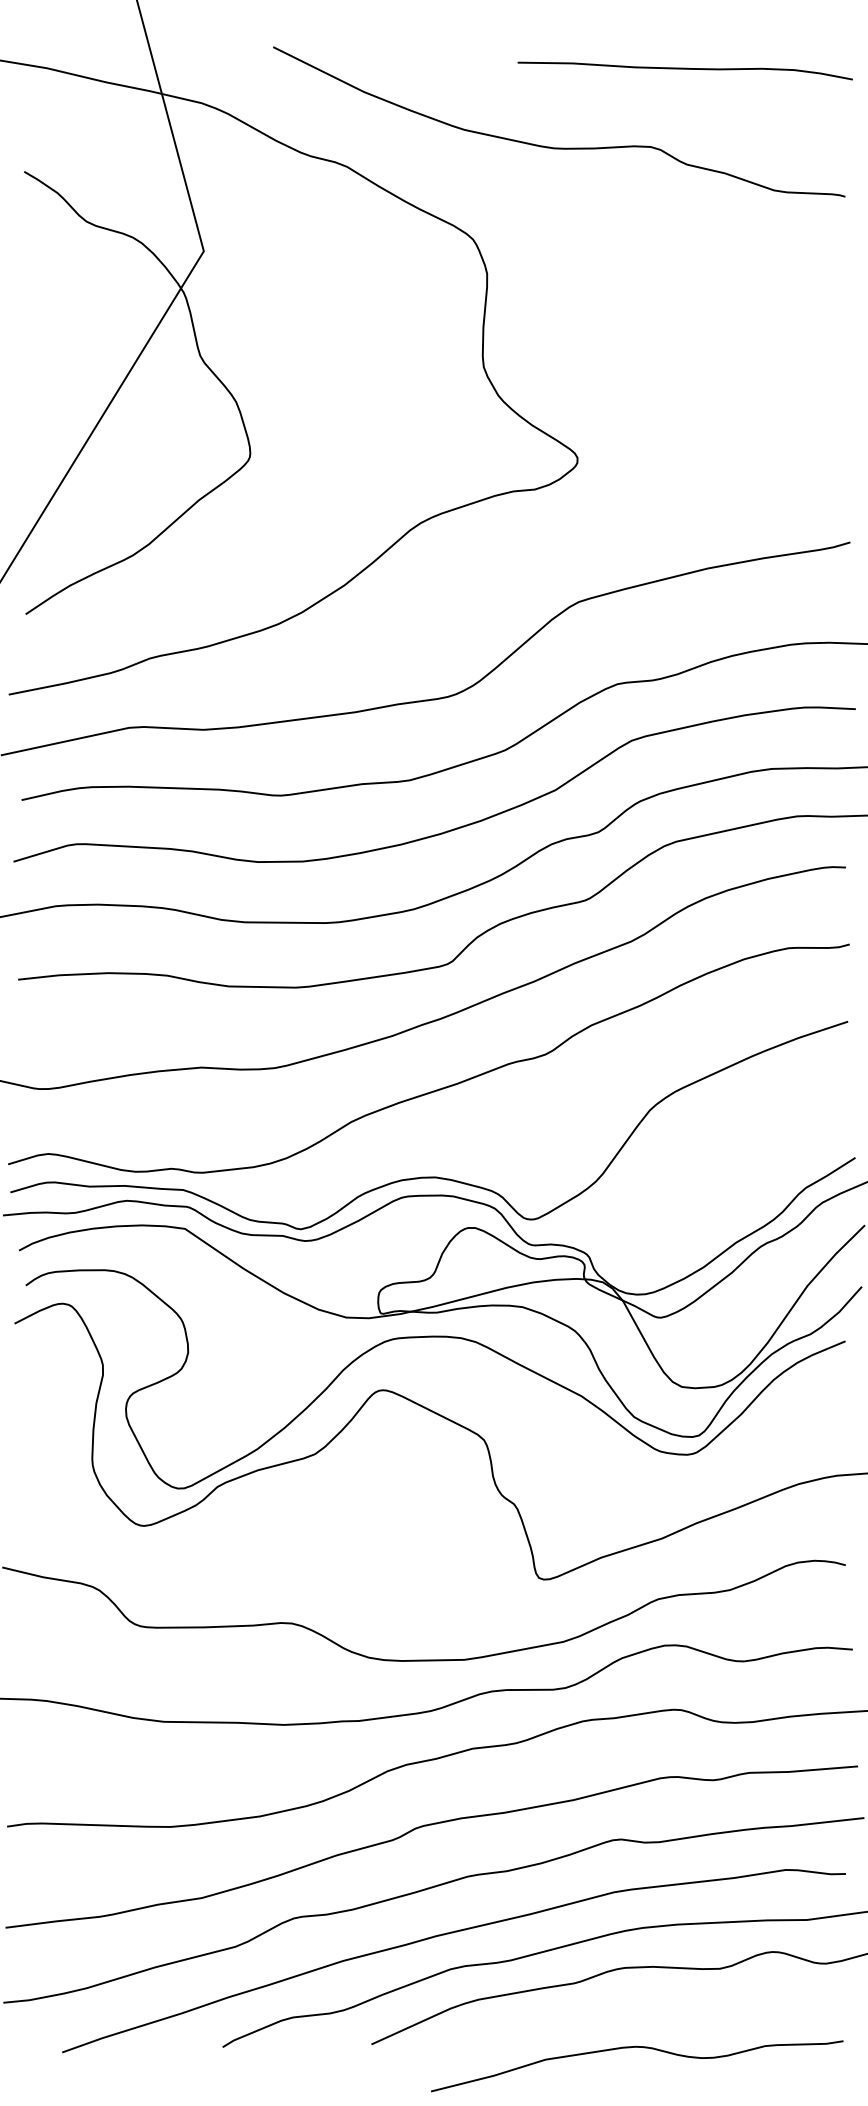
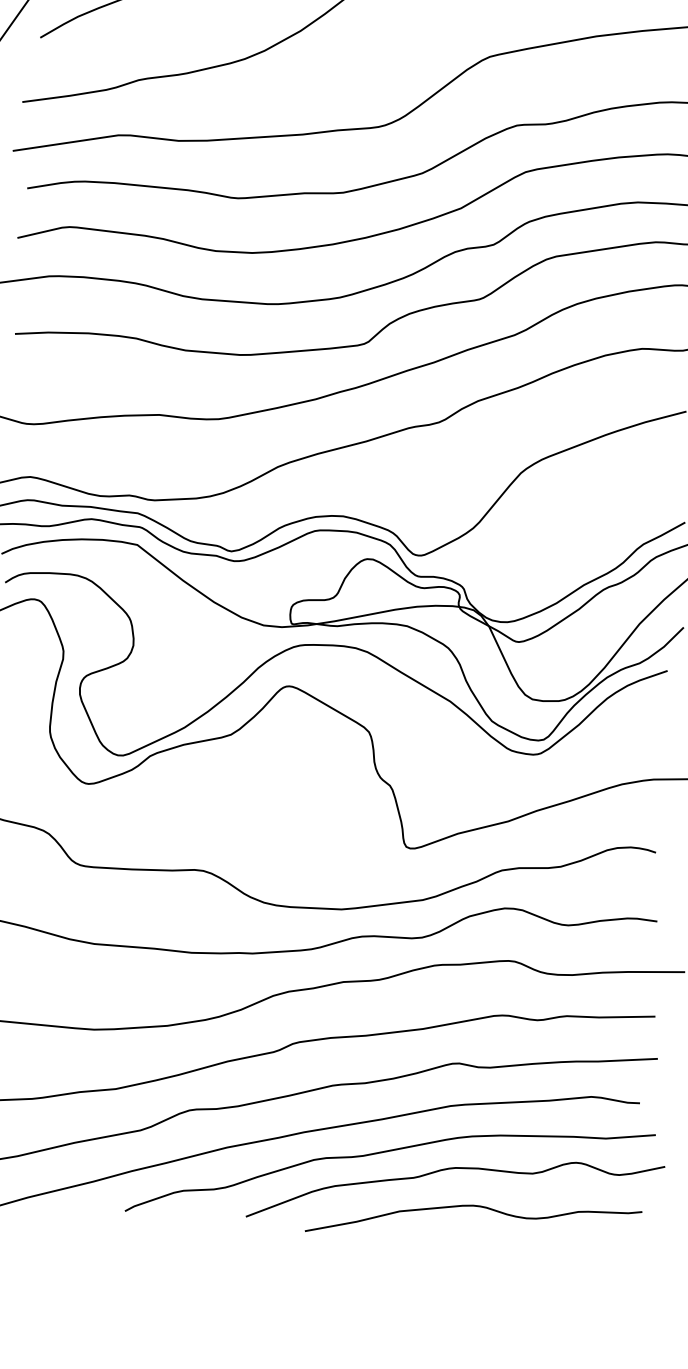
curve: (637, 2047) -> (474, 1206), moved

